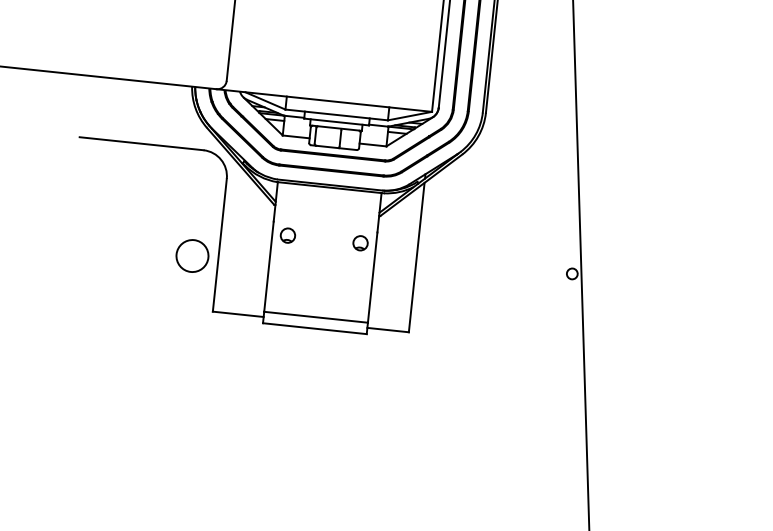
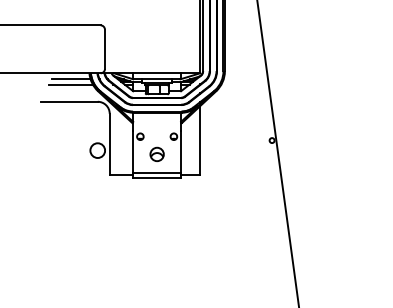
line: (149, 95) -> (70, 79), added
line: (148, 106) -> (70, 84), added
part: (319, 275) -> (156, 153), added

